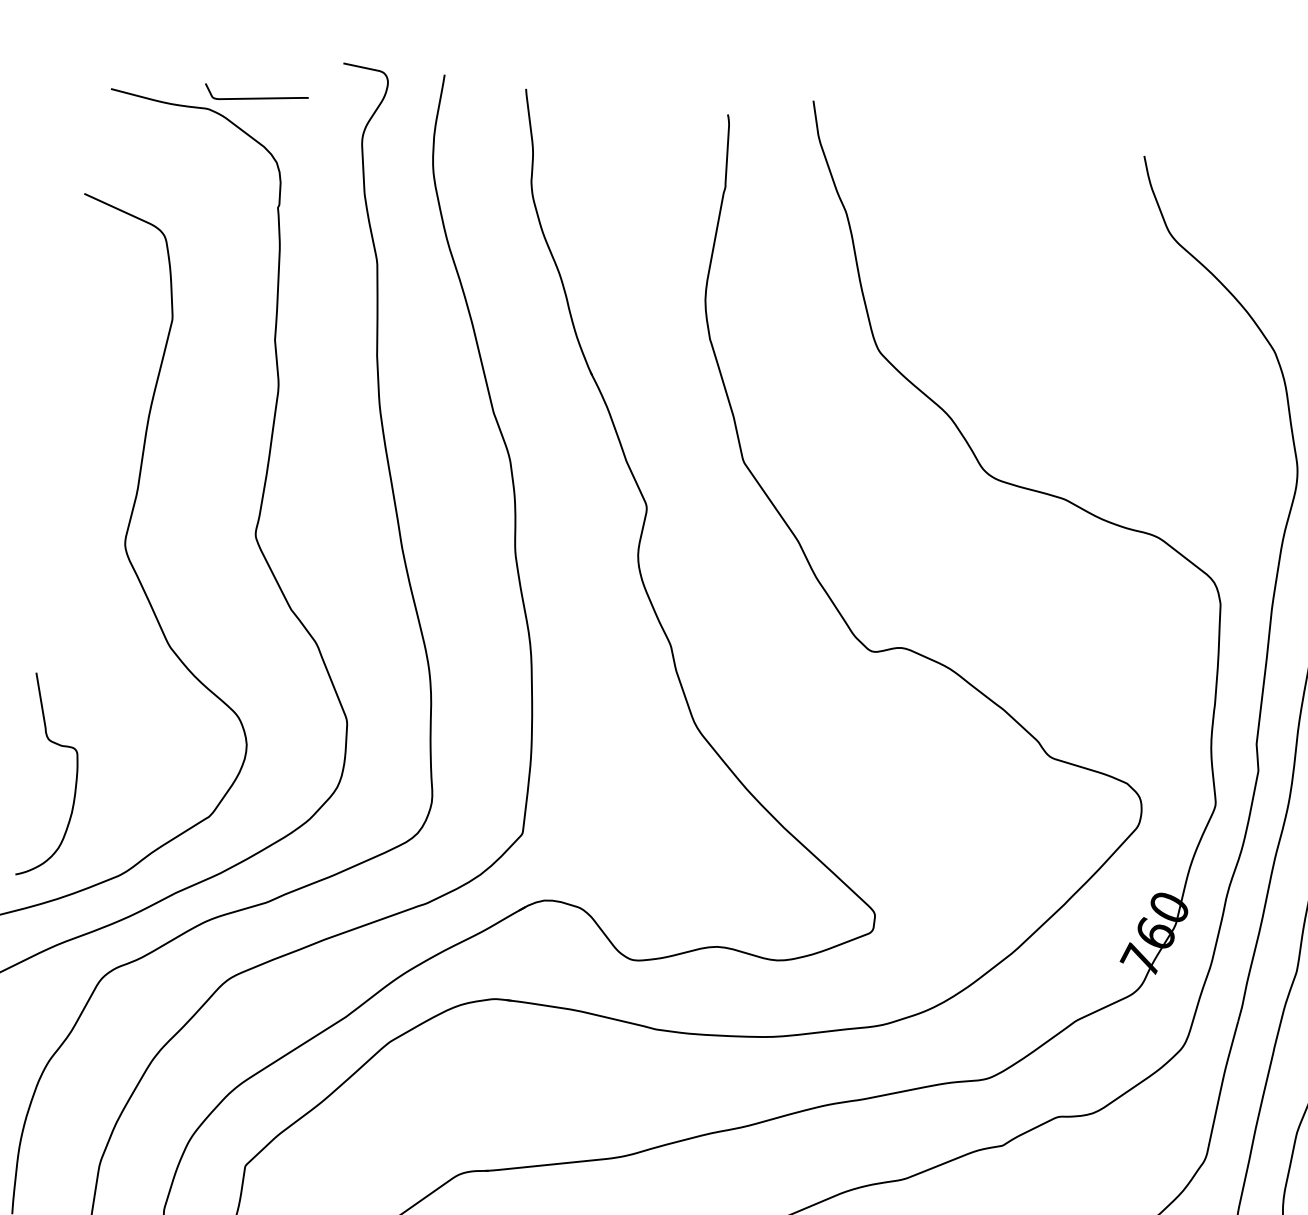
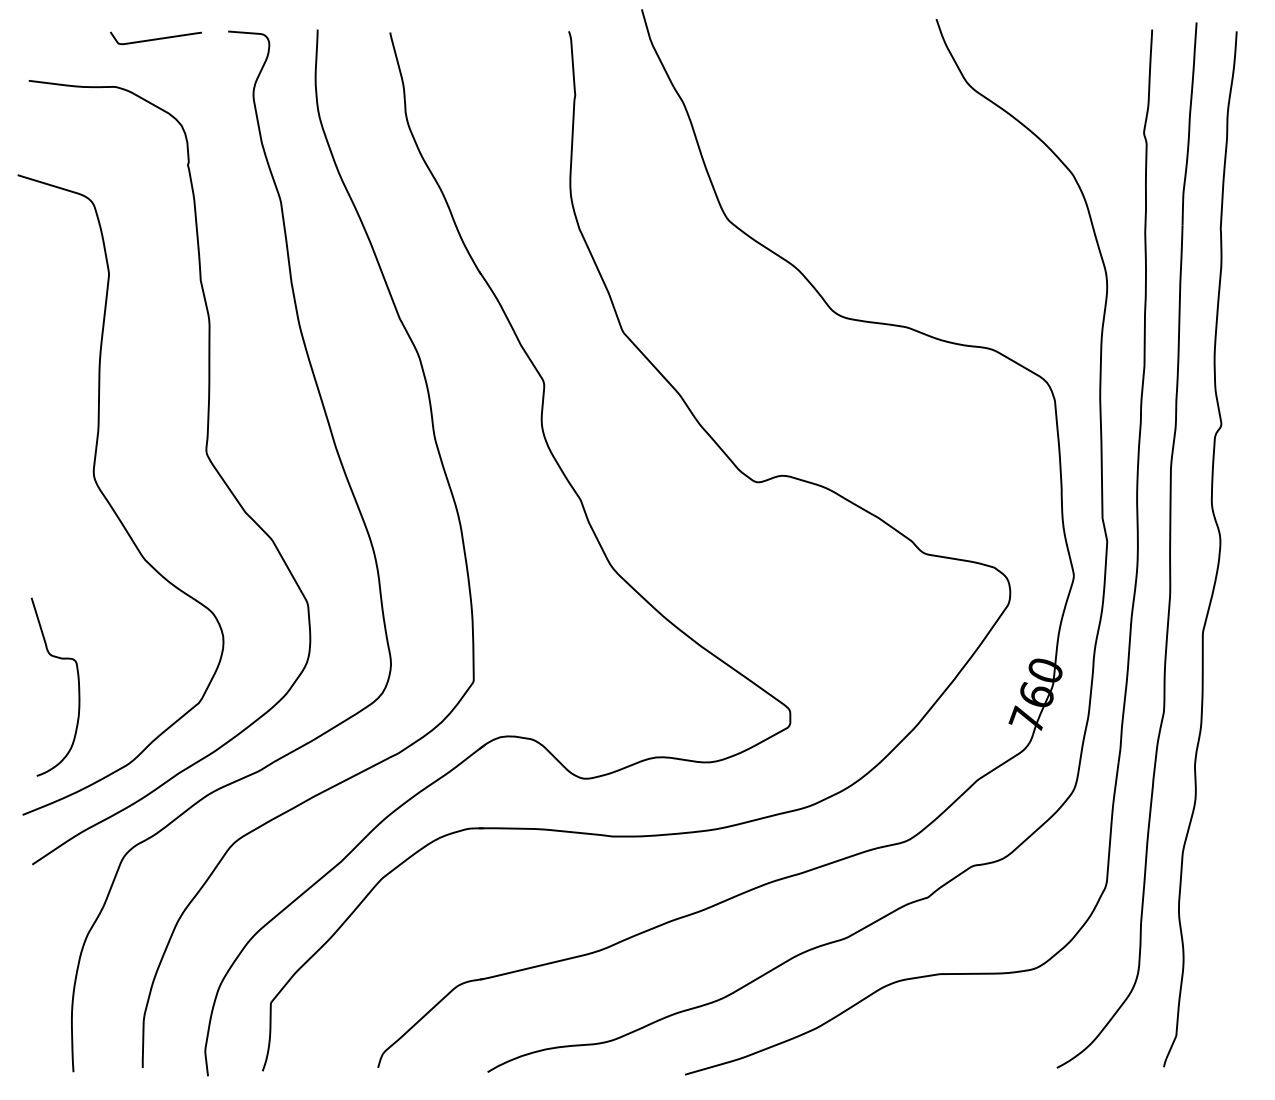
curve: (255, 97) -> (155, 38), moved

